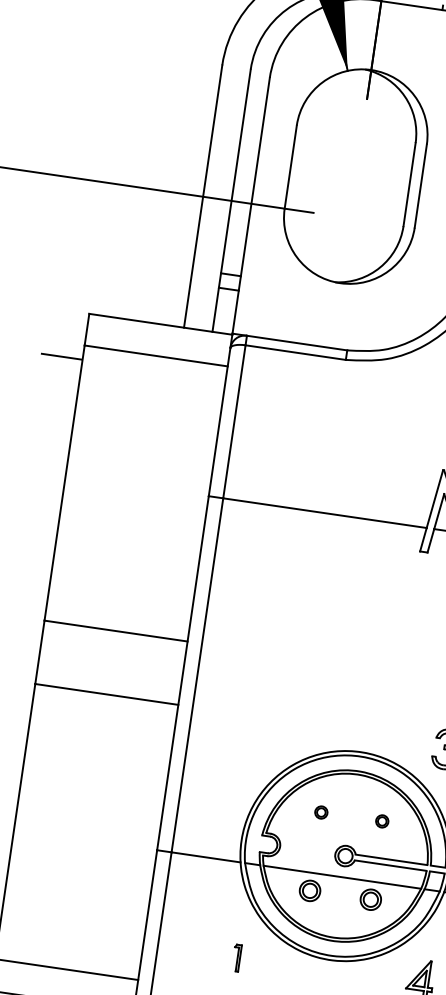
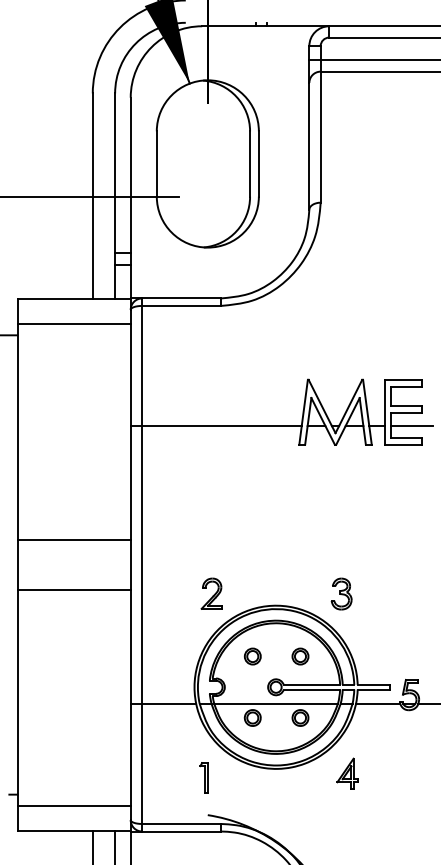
part: (280, 724) -> (211, 593), added
part: (321, 812) -> (252, 656), size x1.67
part: (382, 821) -> (300, 656), size x1.67
part: (236, 957) -> (203, 777), size x1.43

